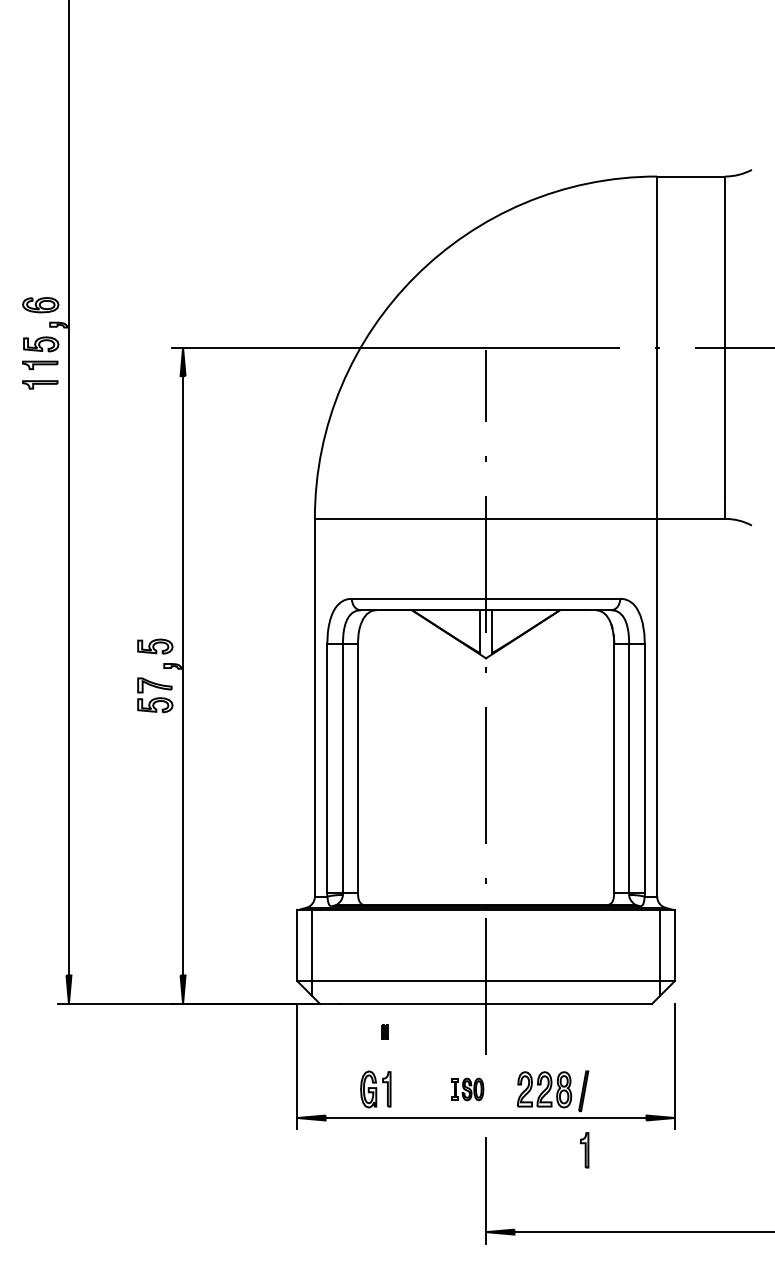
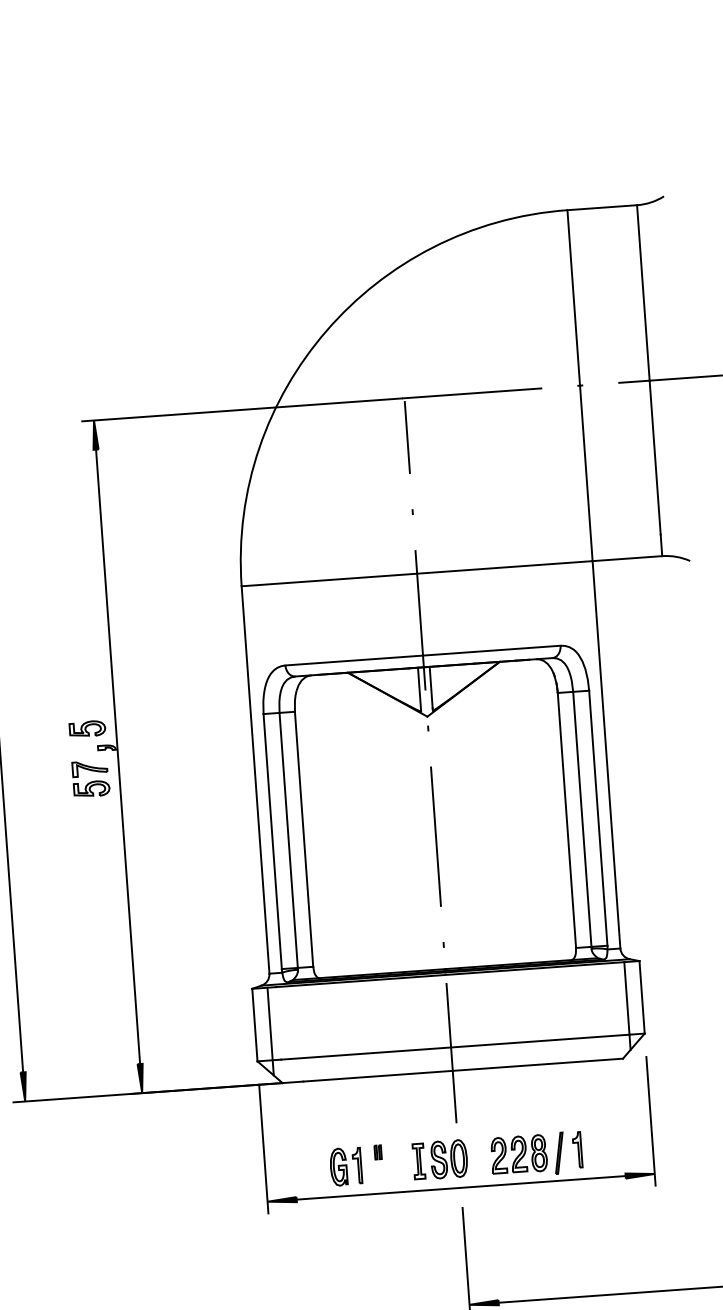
part: (384, 1031) -> (377, 1152), moved
part: (467, 1089) -> (440, 1159), size x1.67
part: (584, 1150) -> (577, 1150), moved

